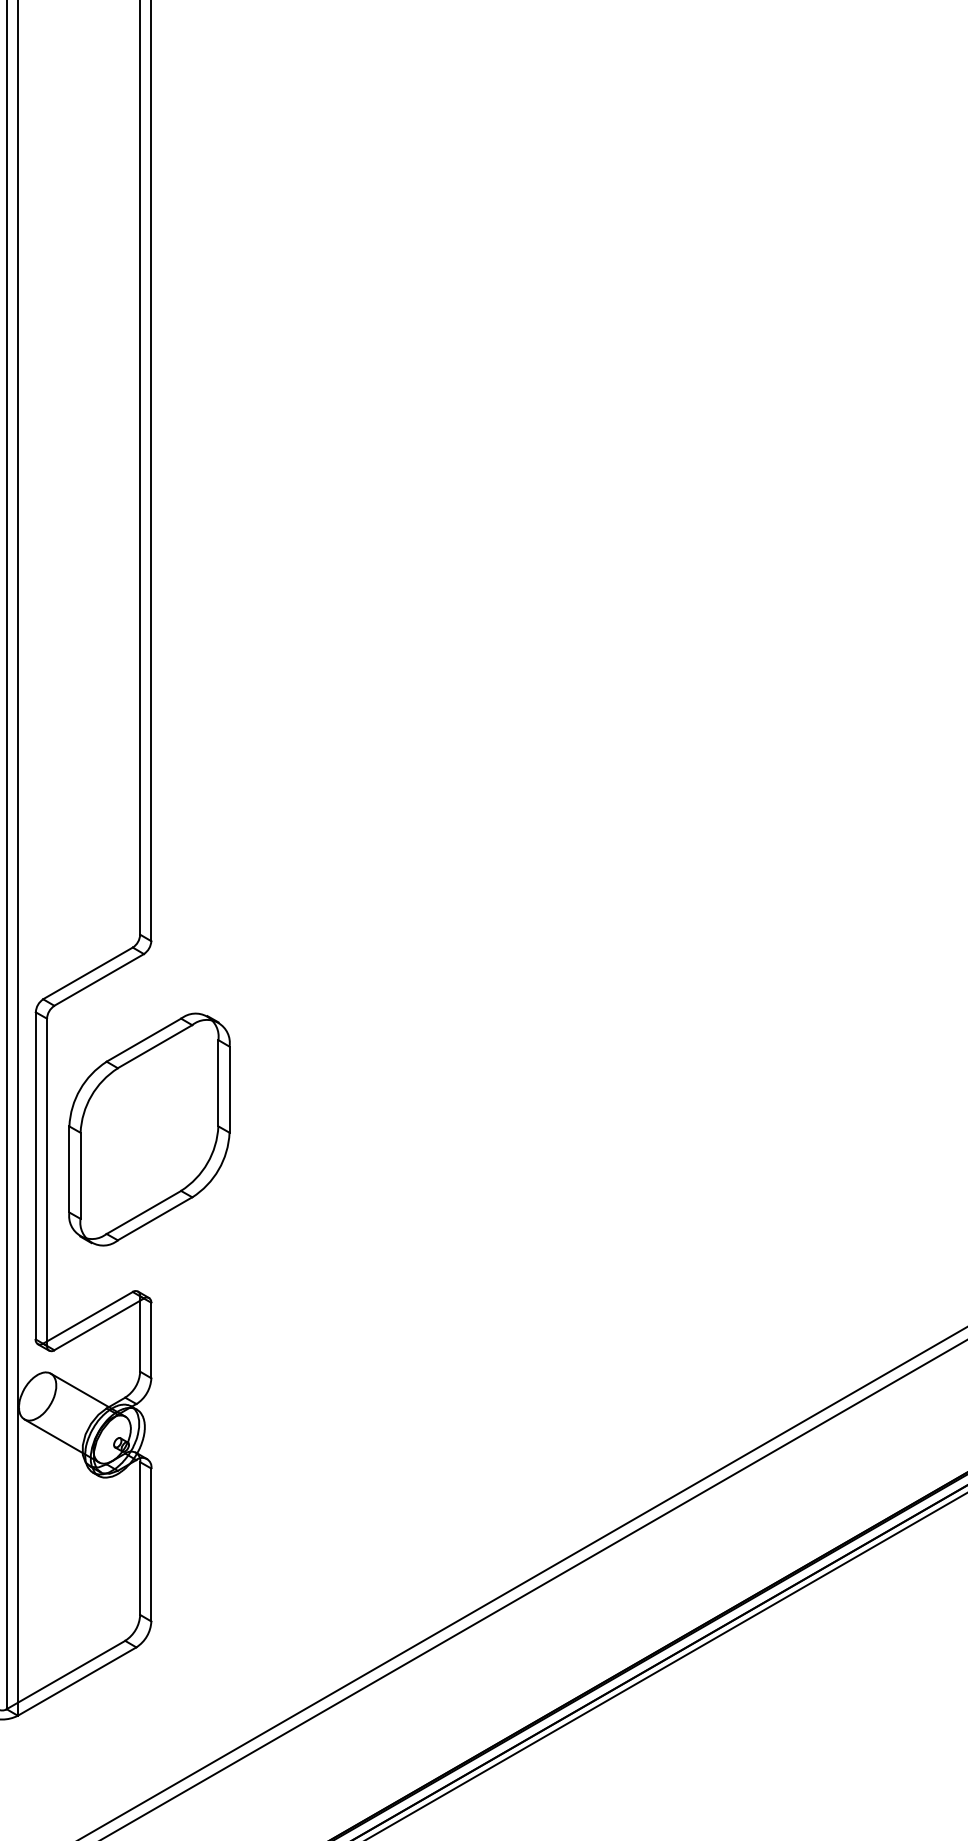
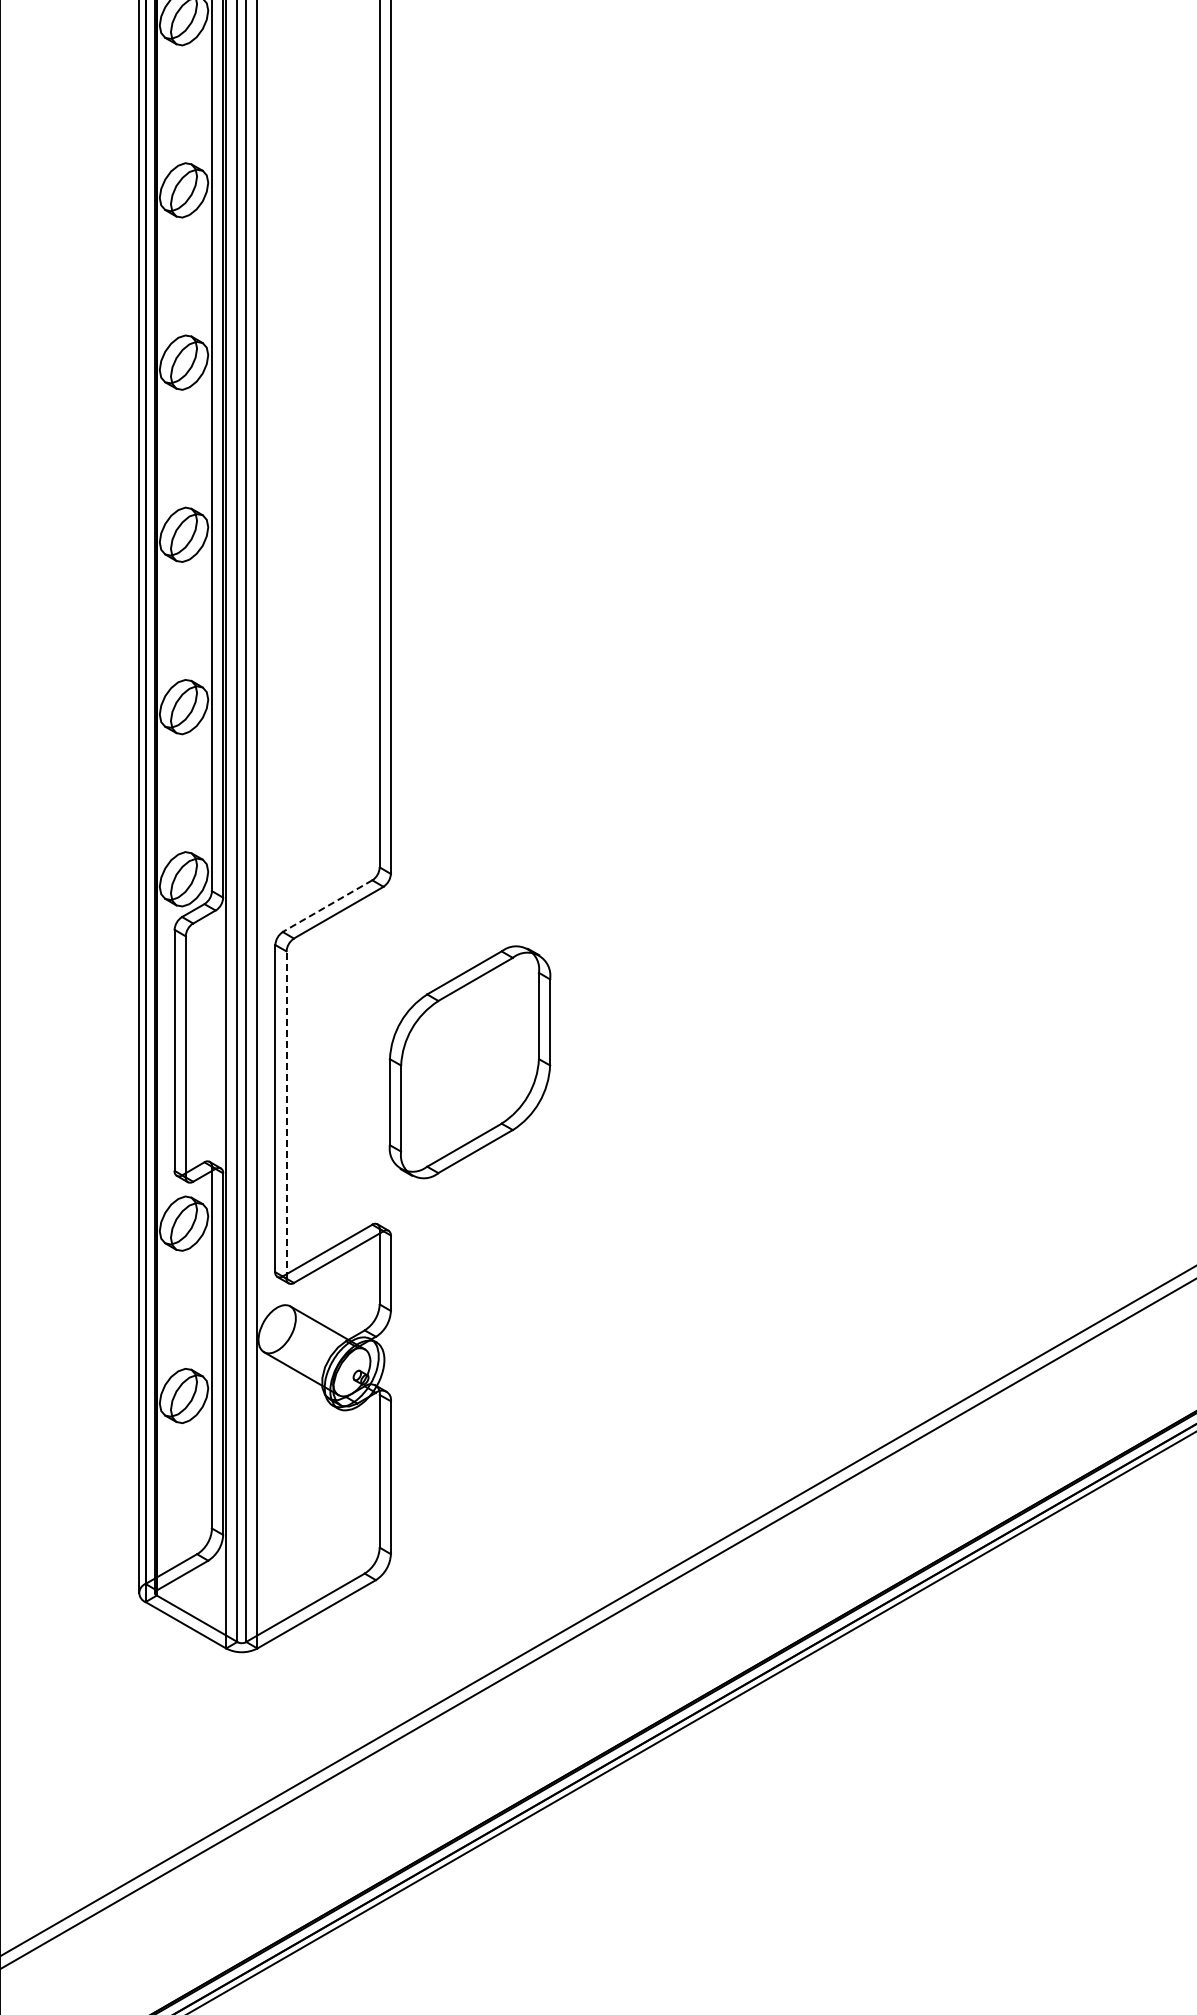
line: (87, 973) -> (327, 906), solid -> dashed
part: (148, 1129) -> (469, 1062), moved
line: (46, 1182) -> (286, 1115), solid -> dashed

